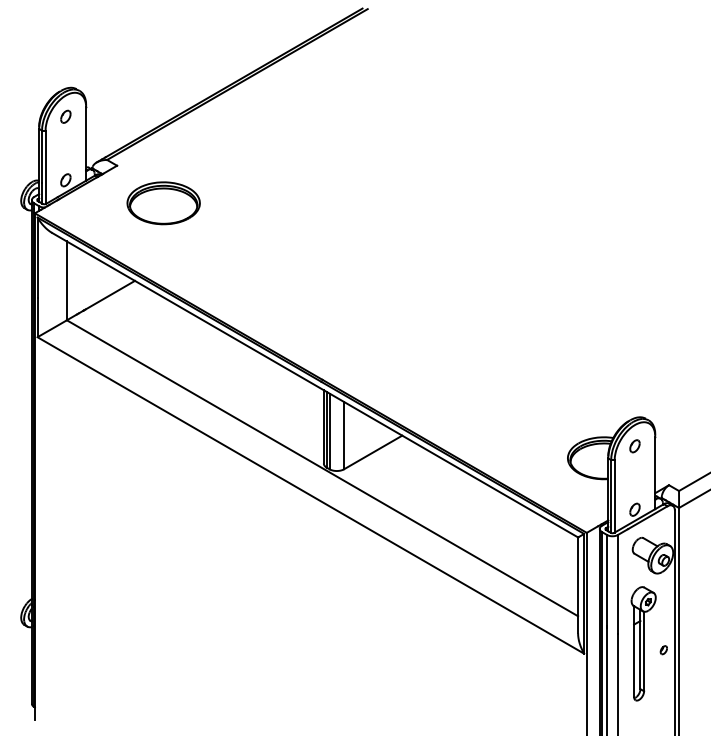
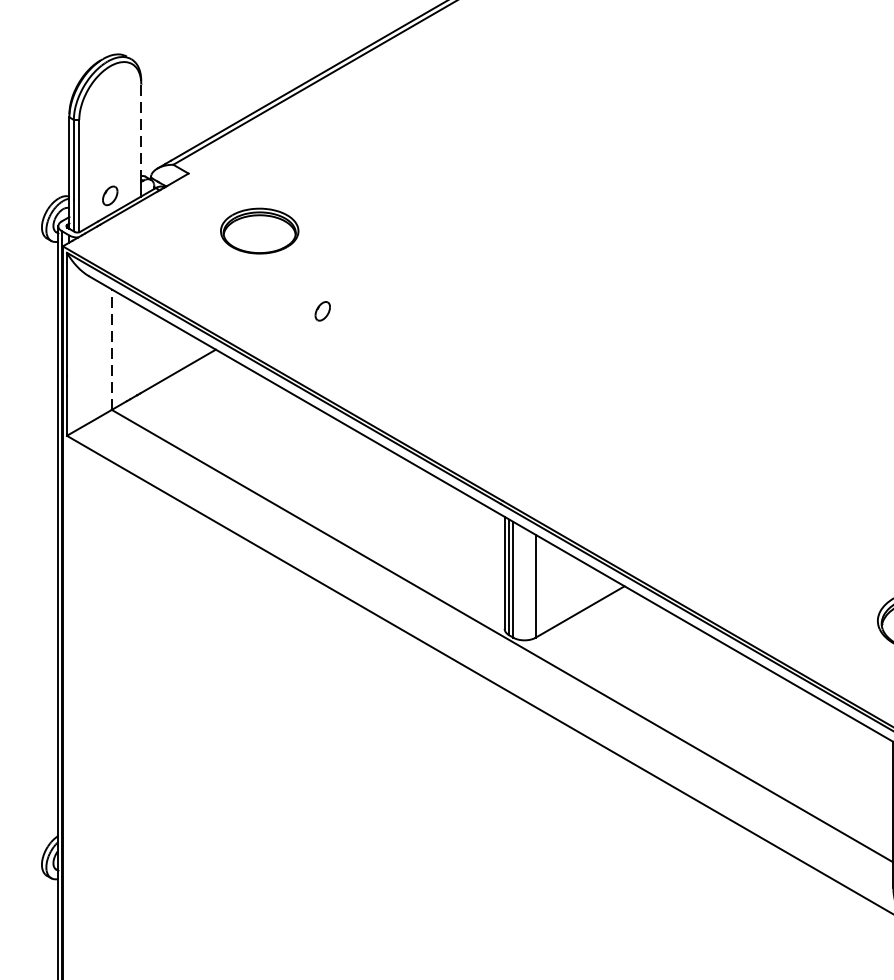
part: (65, 116) -> (322, 310), moved
line: (86, 138) -> (141, 131), solid -> dashed
part: (163, 203) -> (259, 231), size x0.7
line: (66, 280) -> (111, 349), solid -> dashed

